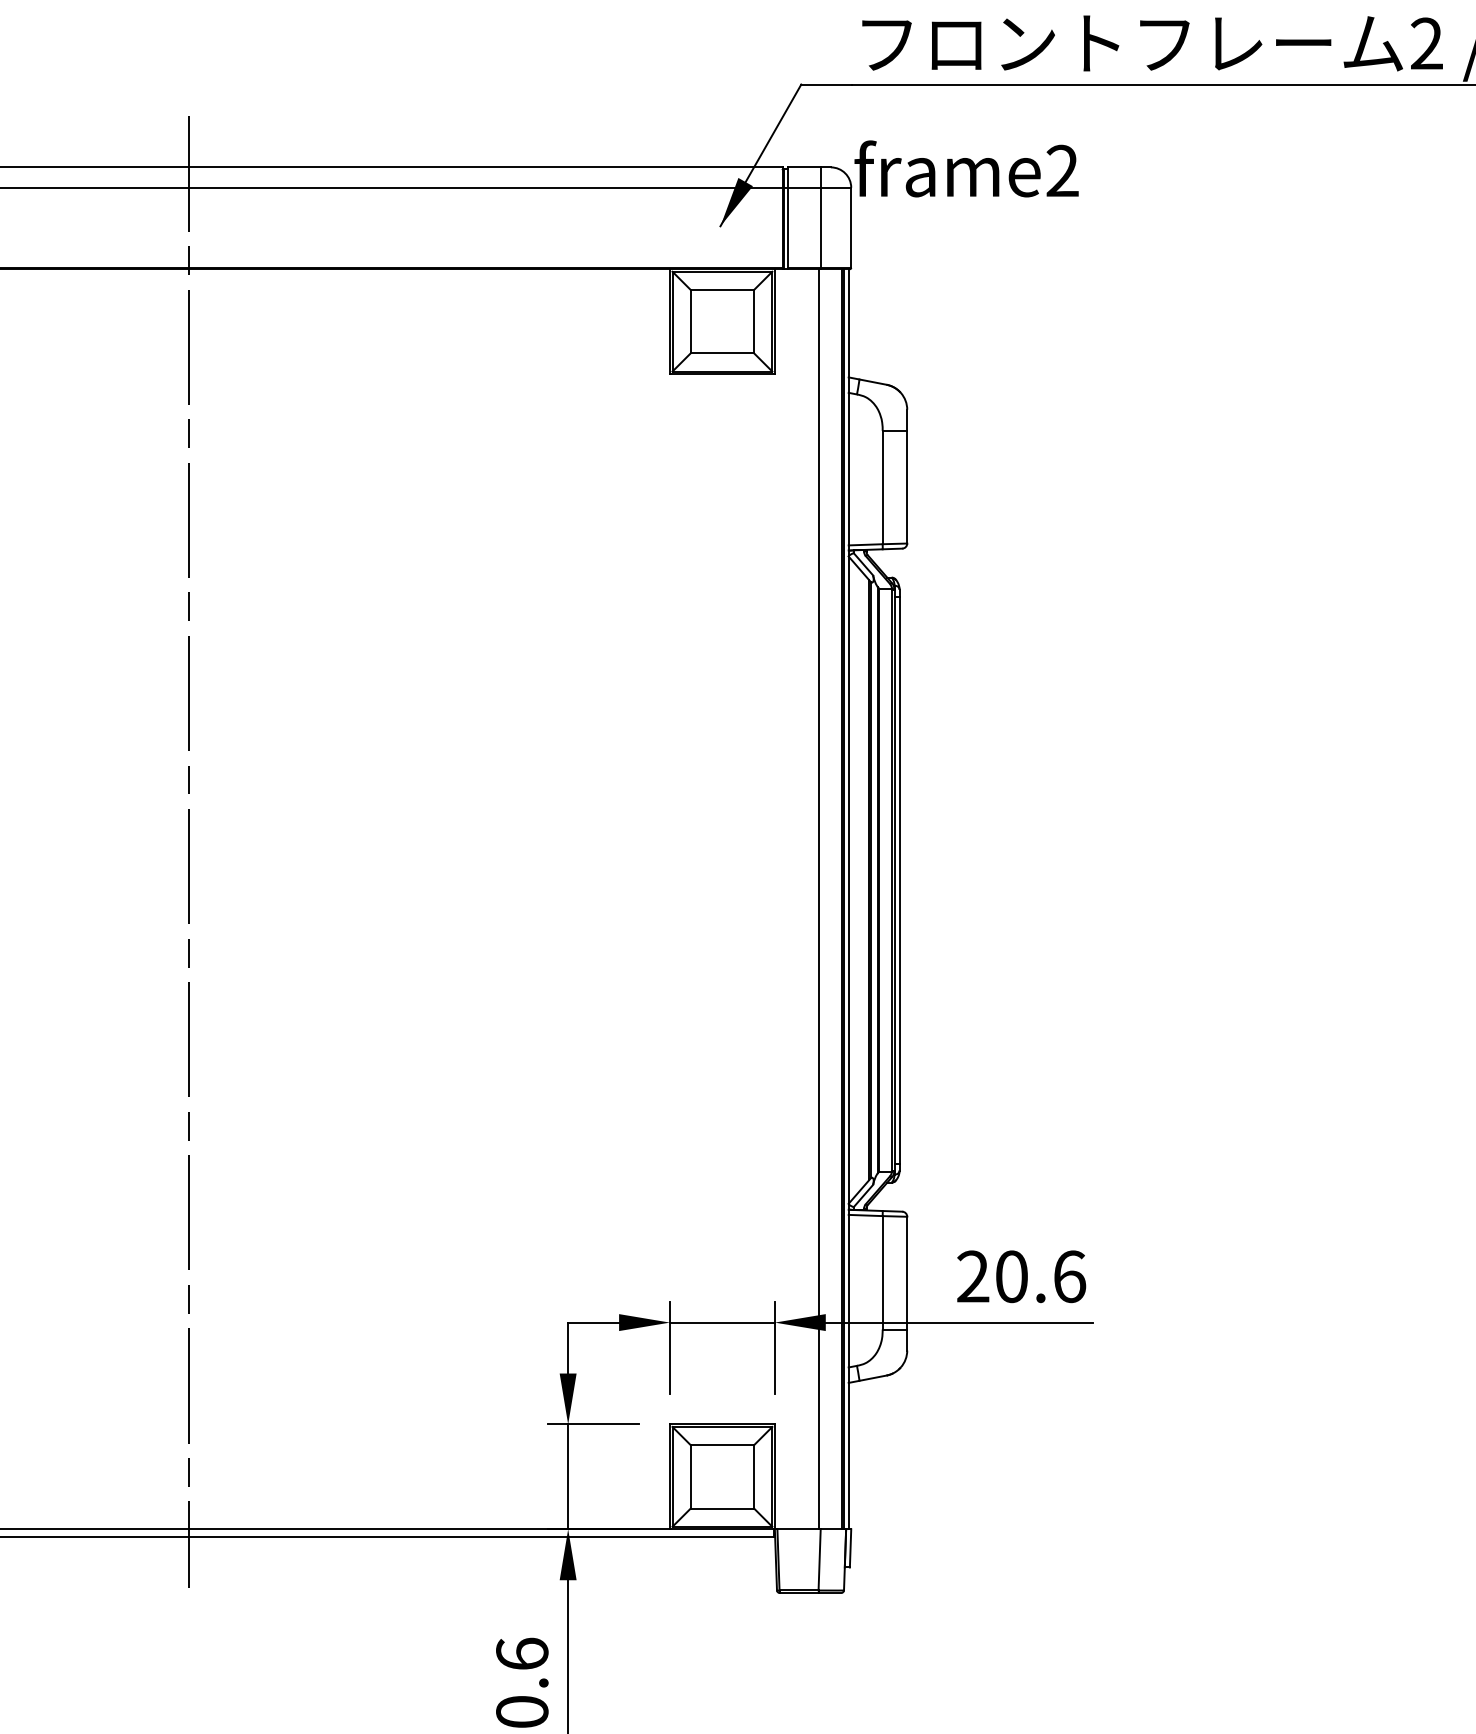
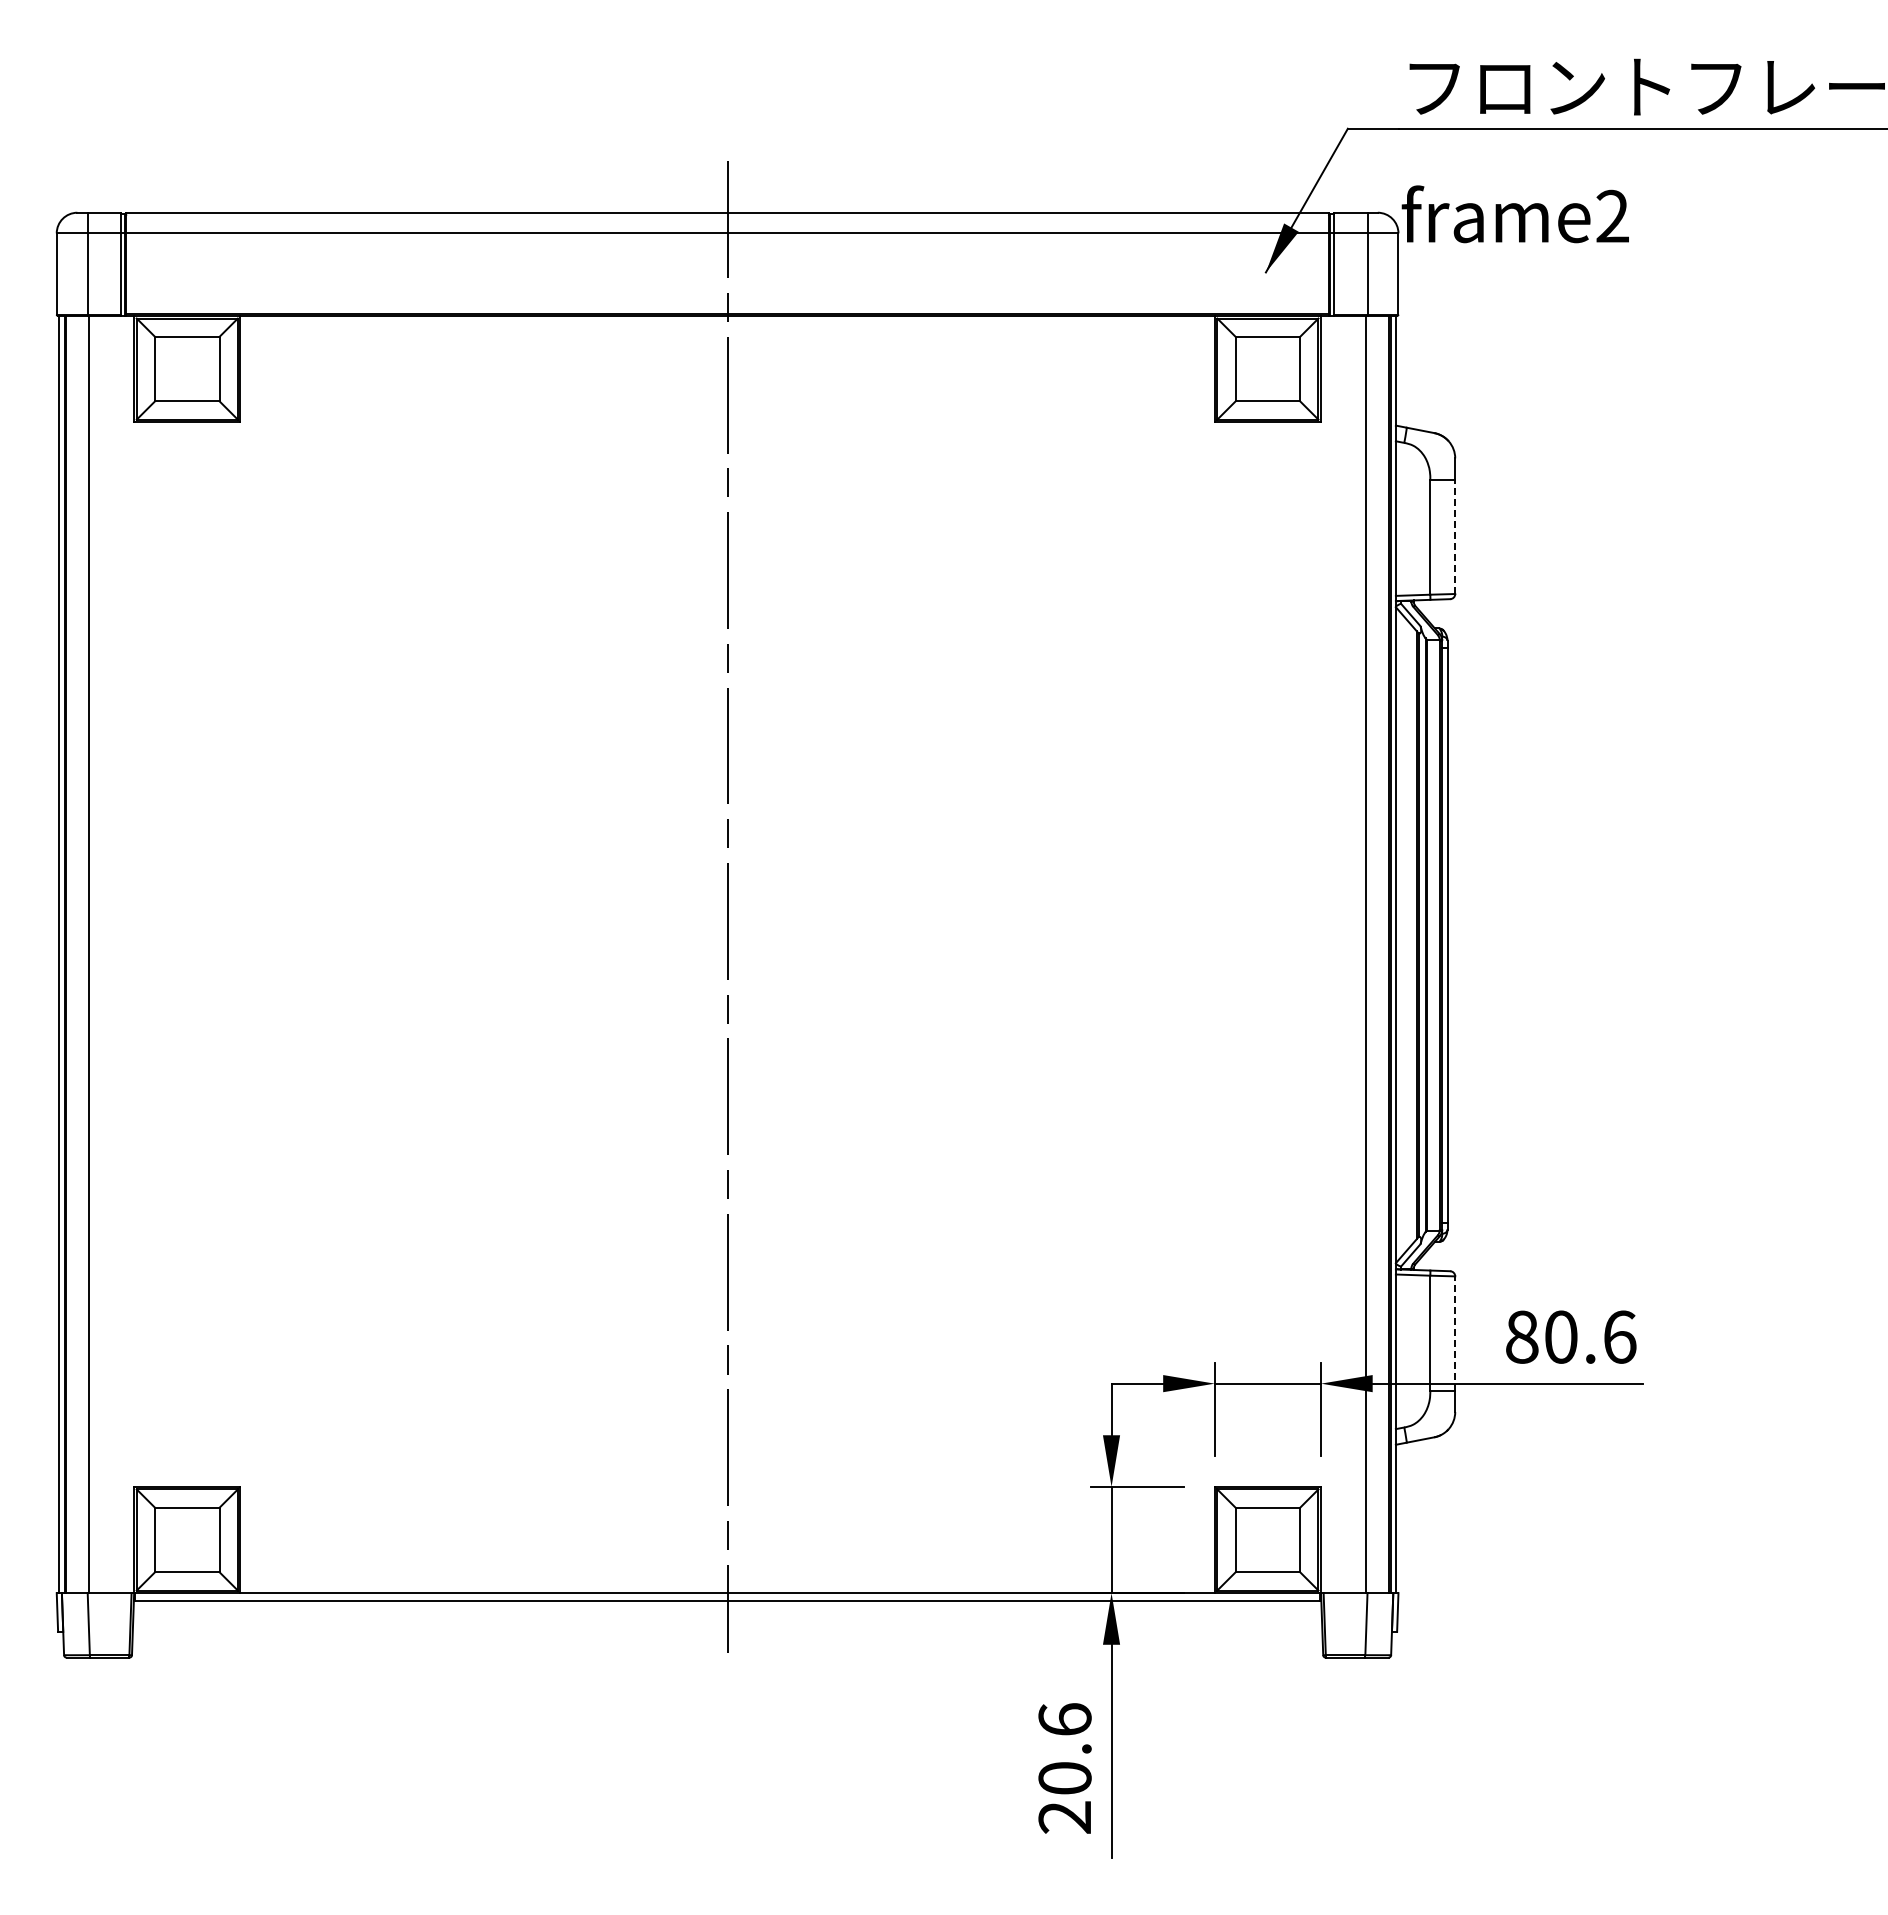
line: (907, 486) -> (1455, 536), solid -> dashed
line: (907, 1273) -> (1455, 1333), solid -> dashed
text: (973, 1276) -> (1522, 1336), 20.6 -> 80.6

